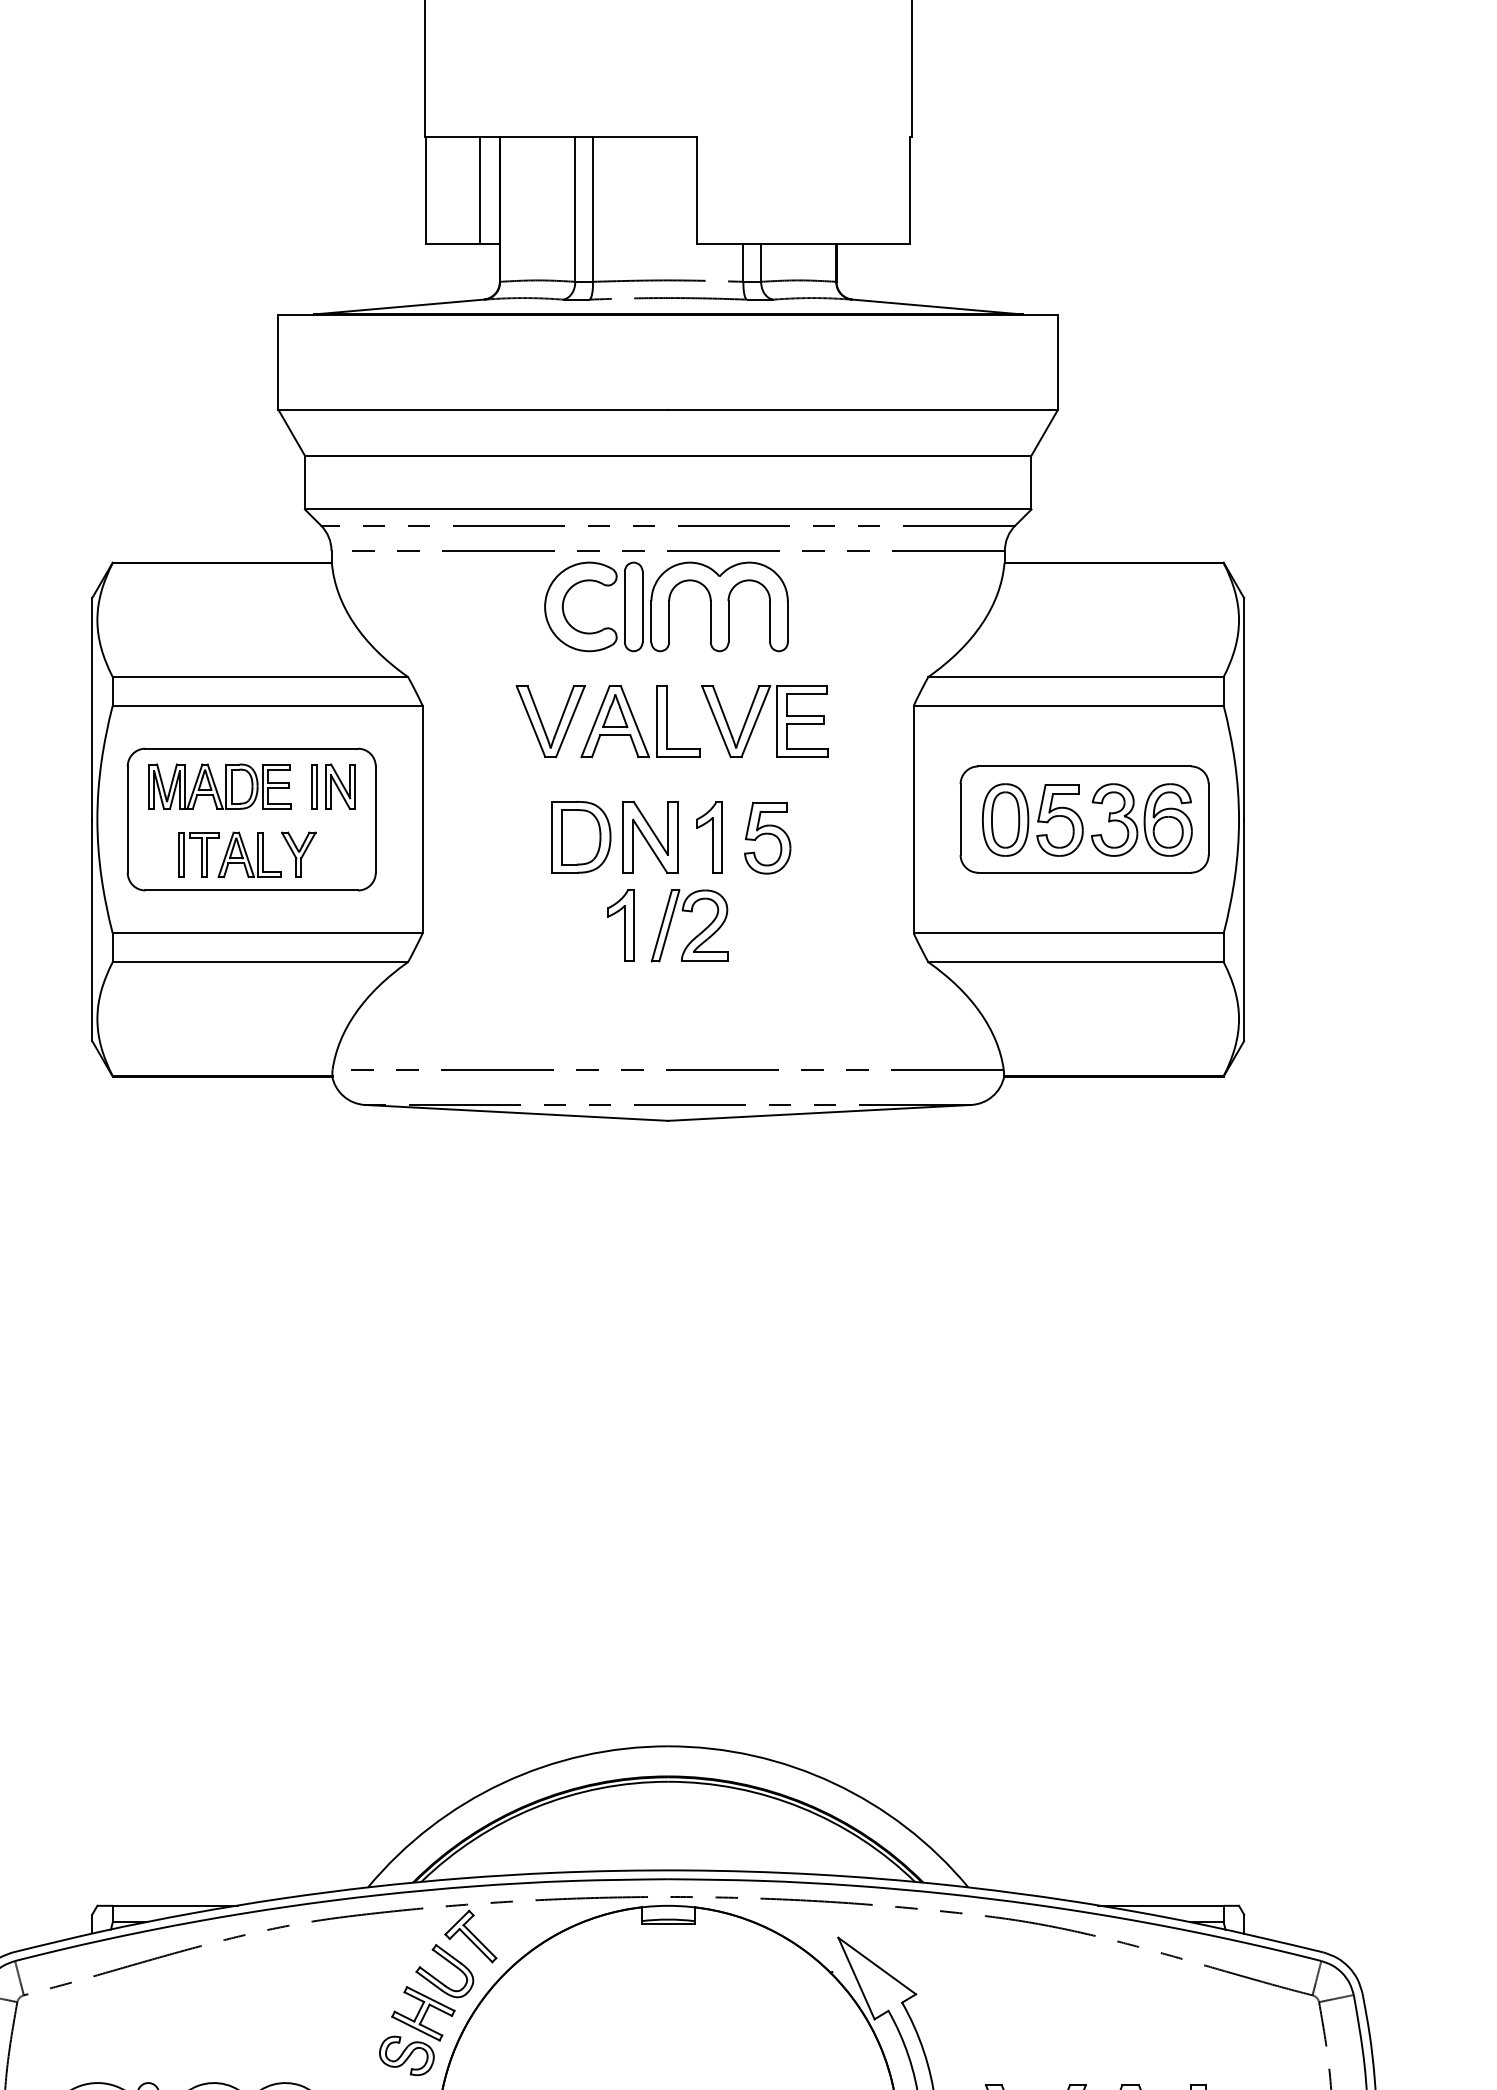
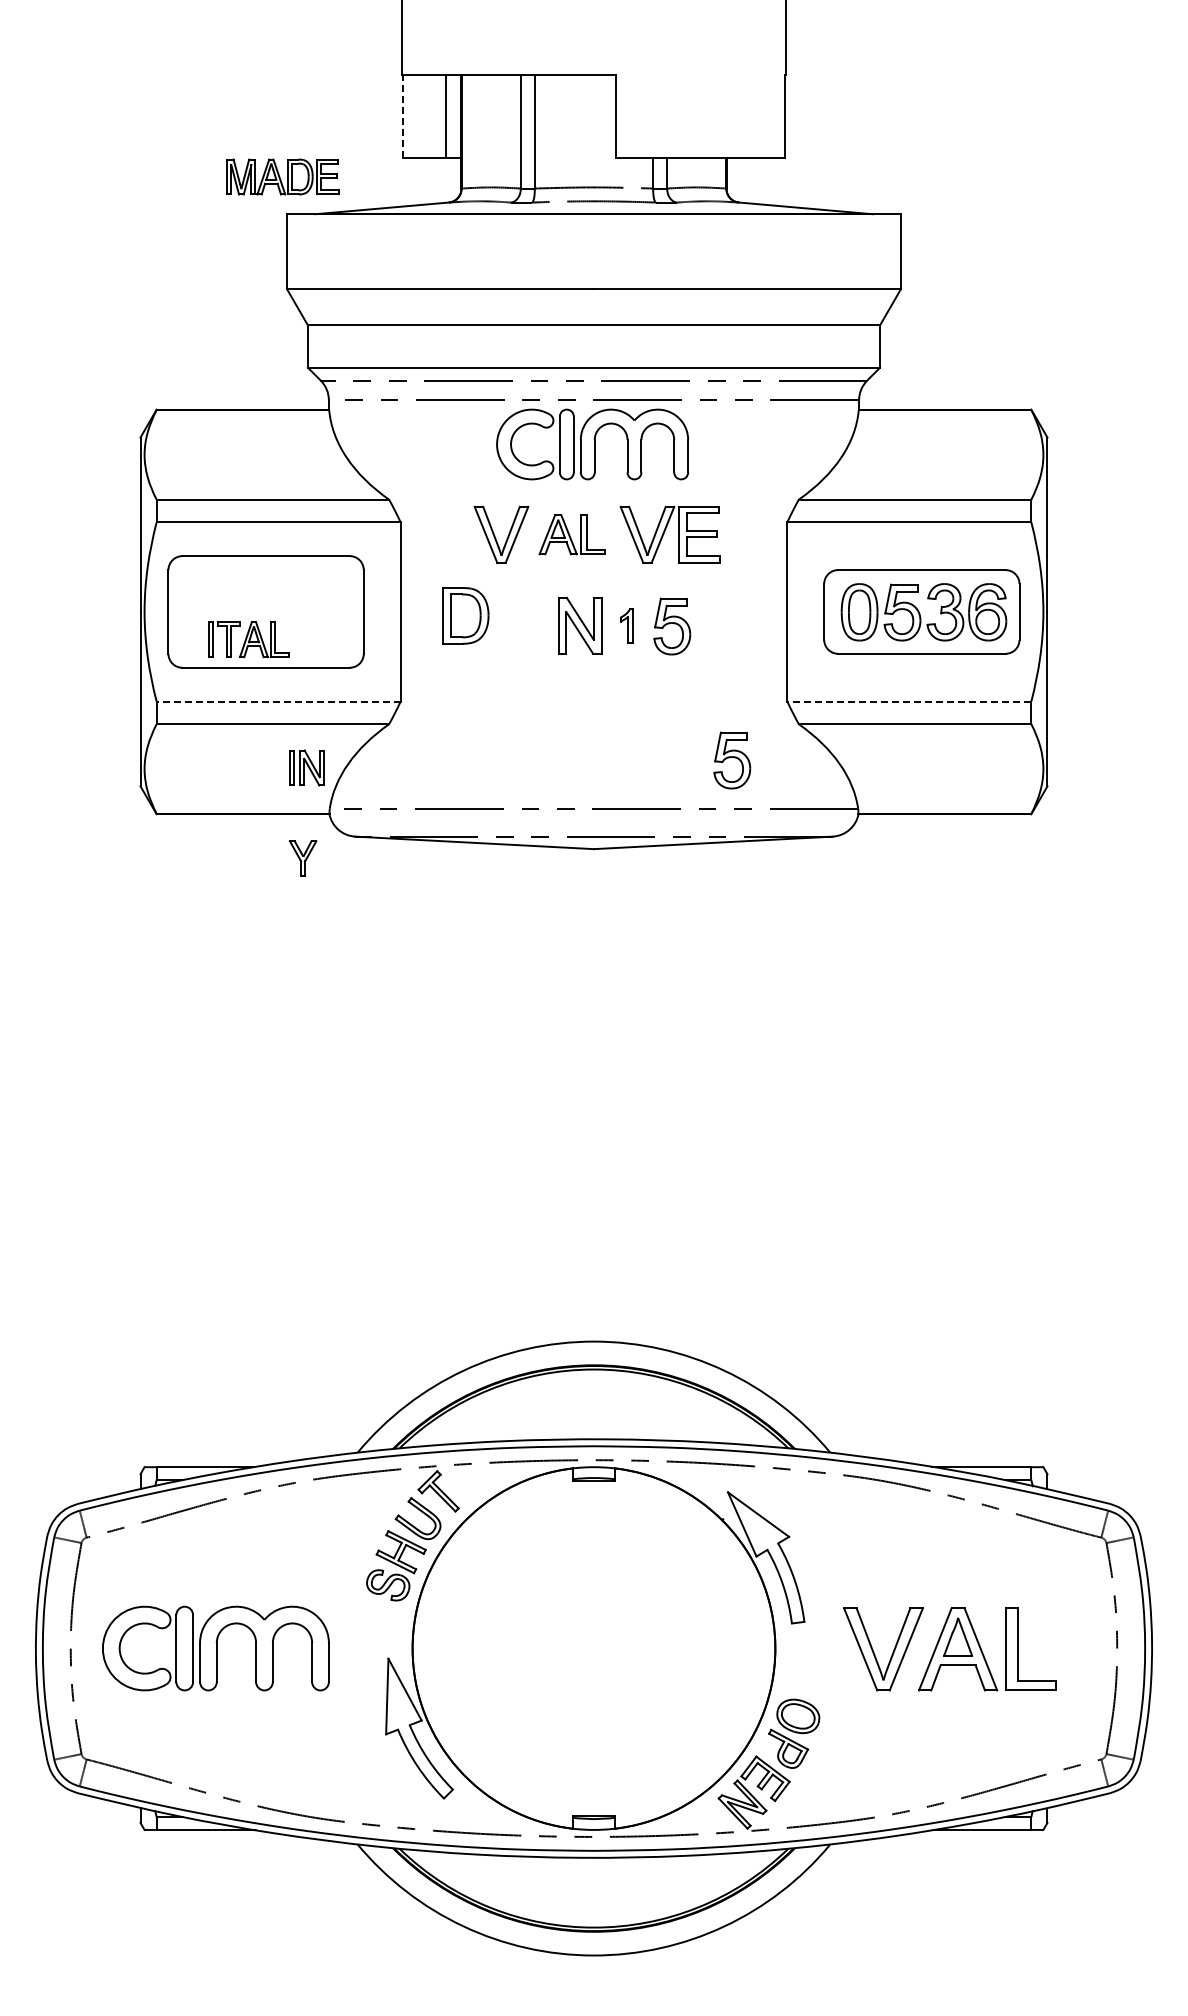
line: (426, 190) -> (403, 116), solid -> dashed
part: (639, 721) -> (571, 534), size x0.7
part: (219, 786) -> (282, 176), moved
part: (333, 786) -> (306, 767), moved
part: (581, 836) -> (465, 615), moved
part: (709, 836) -> (626, 625), size x0.6
part: (299, 854) -> (303, 858), moved
part: (620, 925) -> (556, 695), removed
line: (267, 933) -> (278, 701), solid -> dashed
line: (1067, 933) -> (908, 701), solid -> dashed
part: (696, 934) -> (616, 702), removed
part: (844, 1008) -> (732, 760), added

